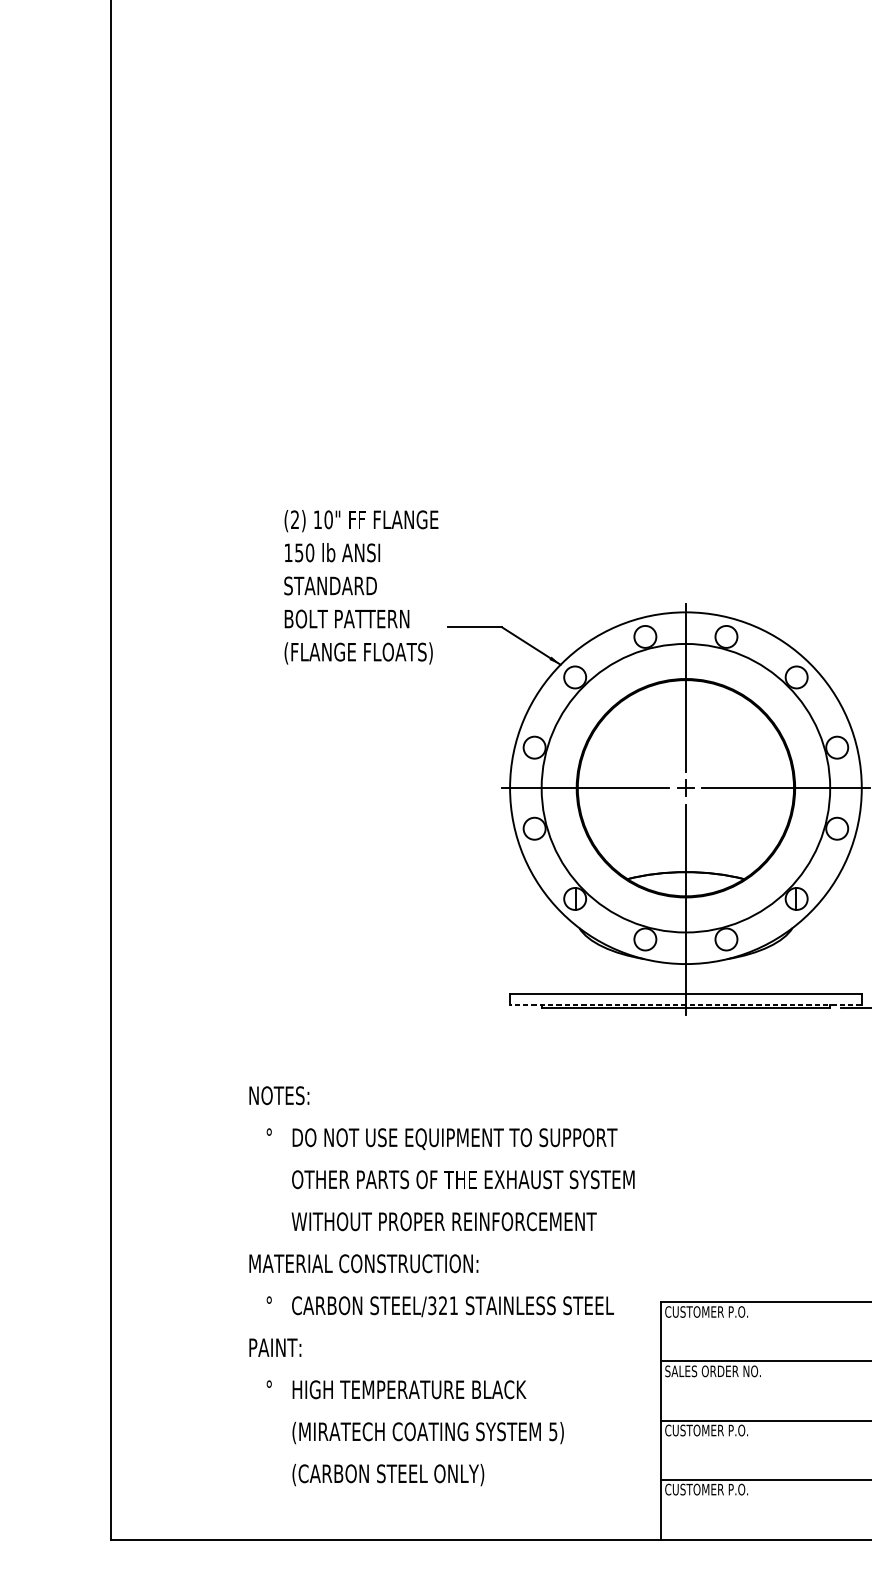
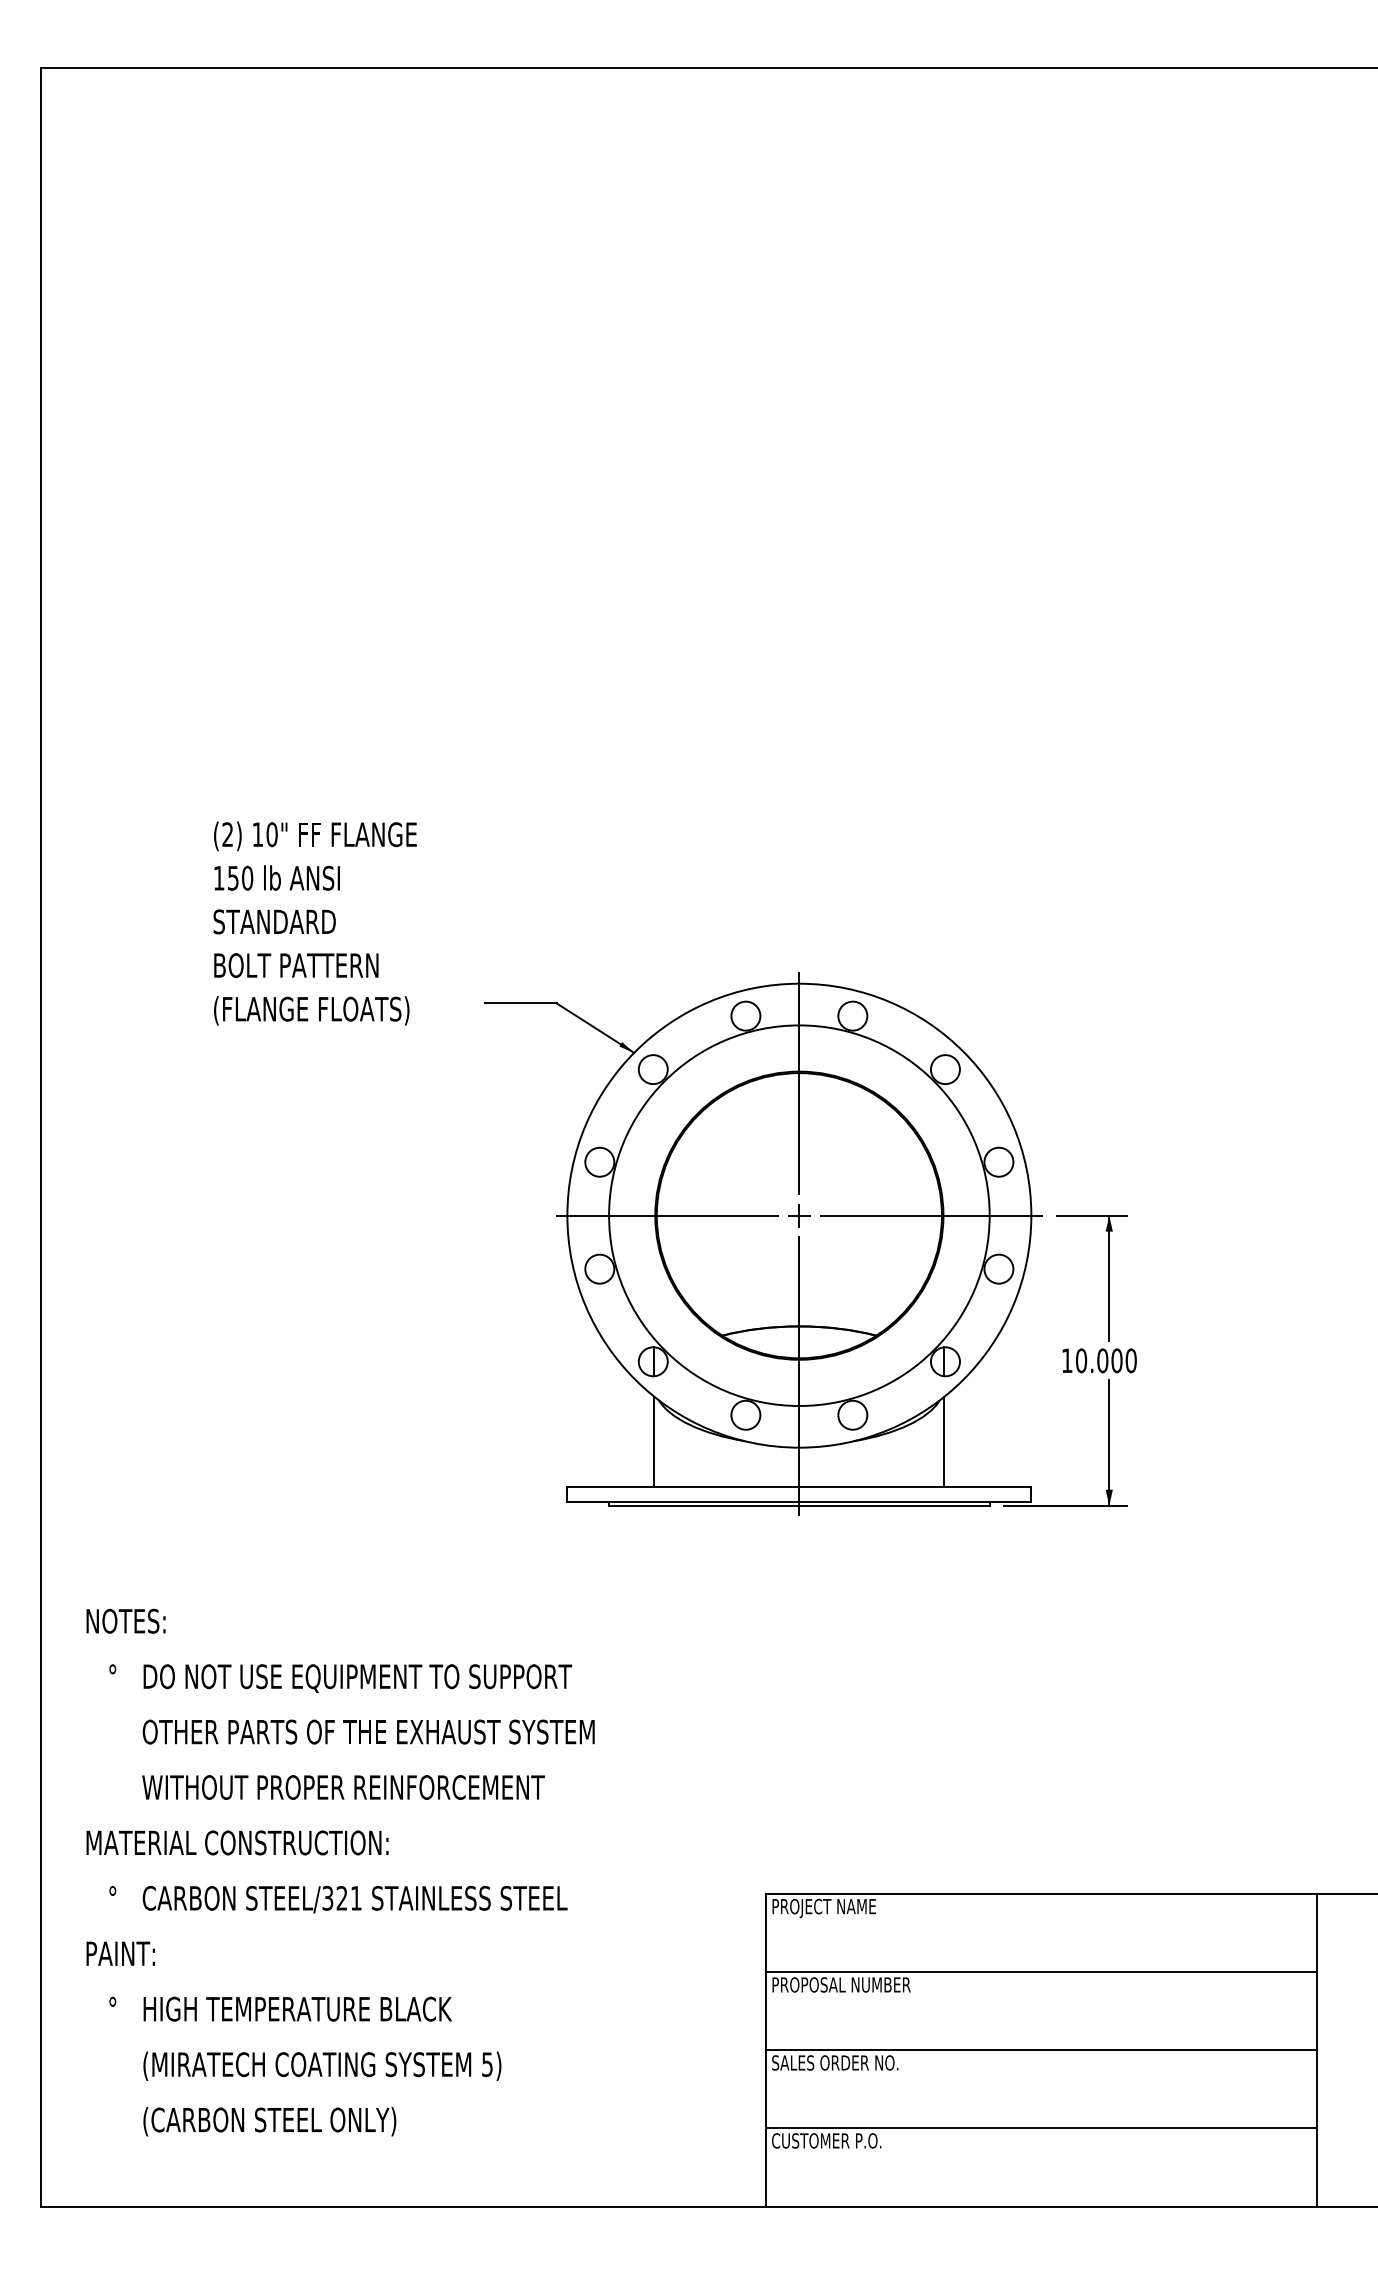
text: (360, 587) -> (314, 923), moved
line: (576, 959) -> (654, 1441), added
line: (795, 959) -> (944, 1441), added
line: (686, 1004) -> (799, 1501), dashed -> solid
text: (441, 1286) -> (340, 1872), moved
text: (706, 1313) -> (826, 1908), CUSTOMER P.O. -> PROJECT NAME
text: (717, 1371) -> (841, 1984), SALES ORDER NO. -> PROPOSAL NUMBER
text: (713, 1430) -> (835, 2062), CUSTOMER P.O. -> SALES ORDER NO.

